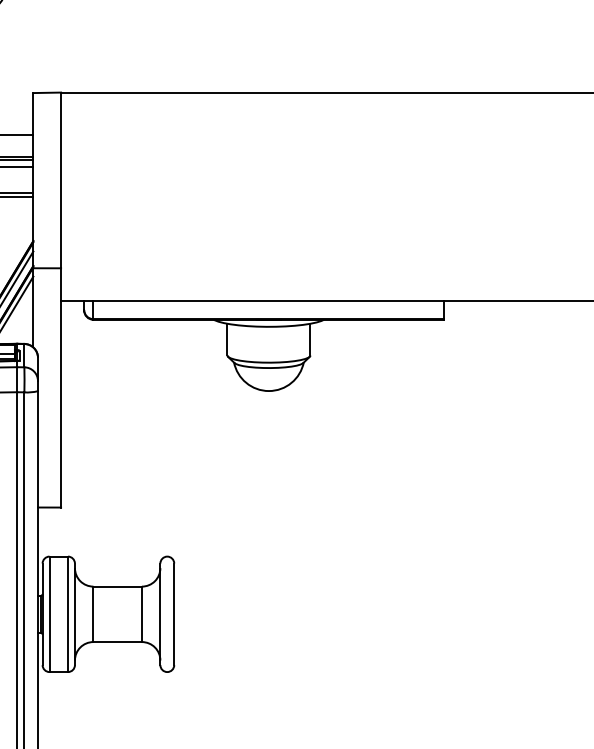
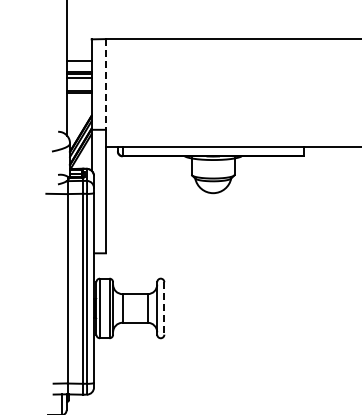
line: (60, 180) -> (105, 84), solid -> dashed
line: (174, 614) -> (164, 308), solid -> dashed

